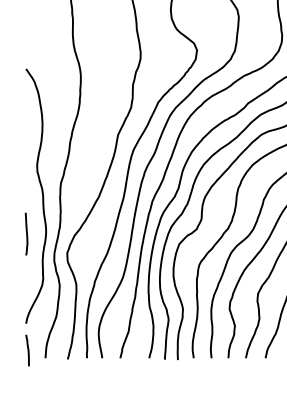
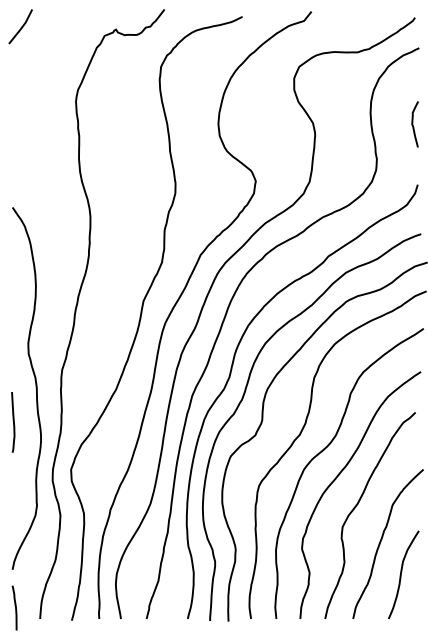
curve: (26, 234) -> (13, 422), moved

